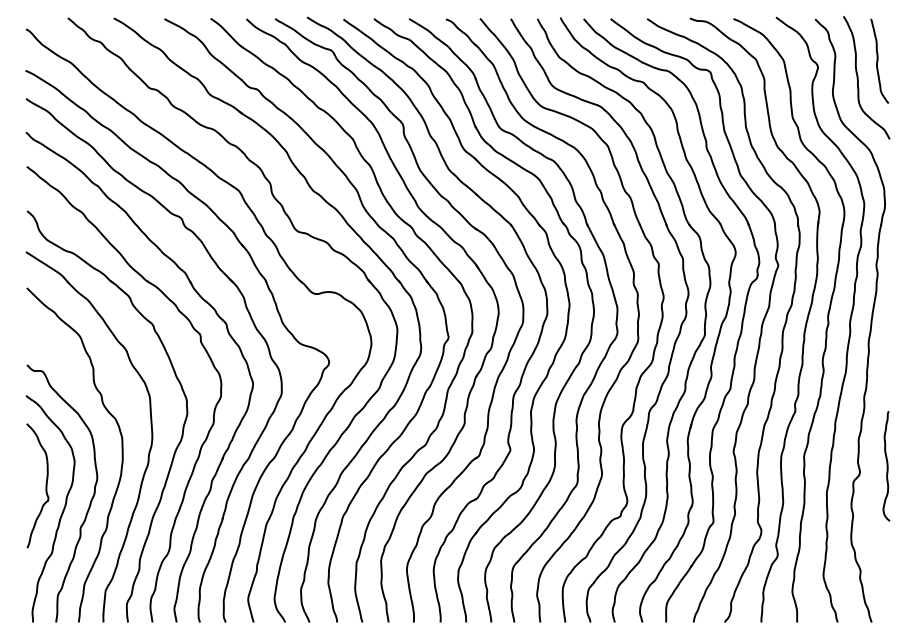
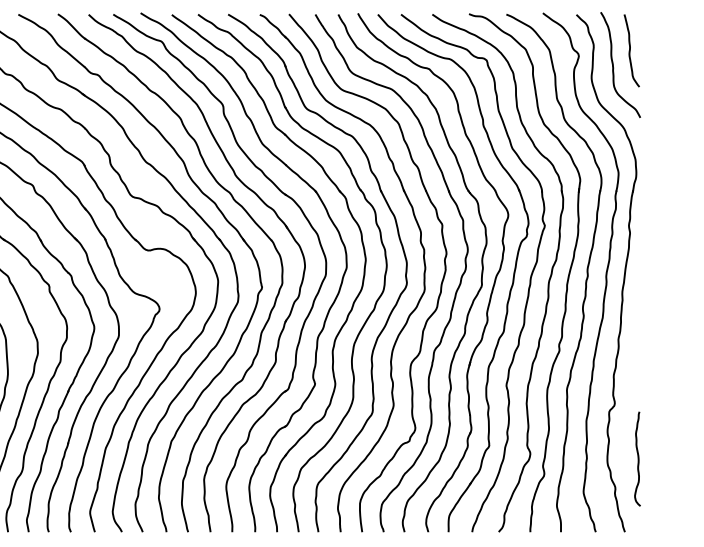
curve: (886, 466) -> (637, 459), moved

